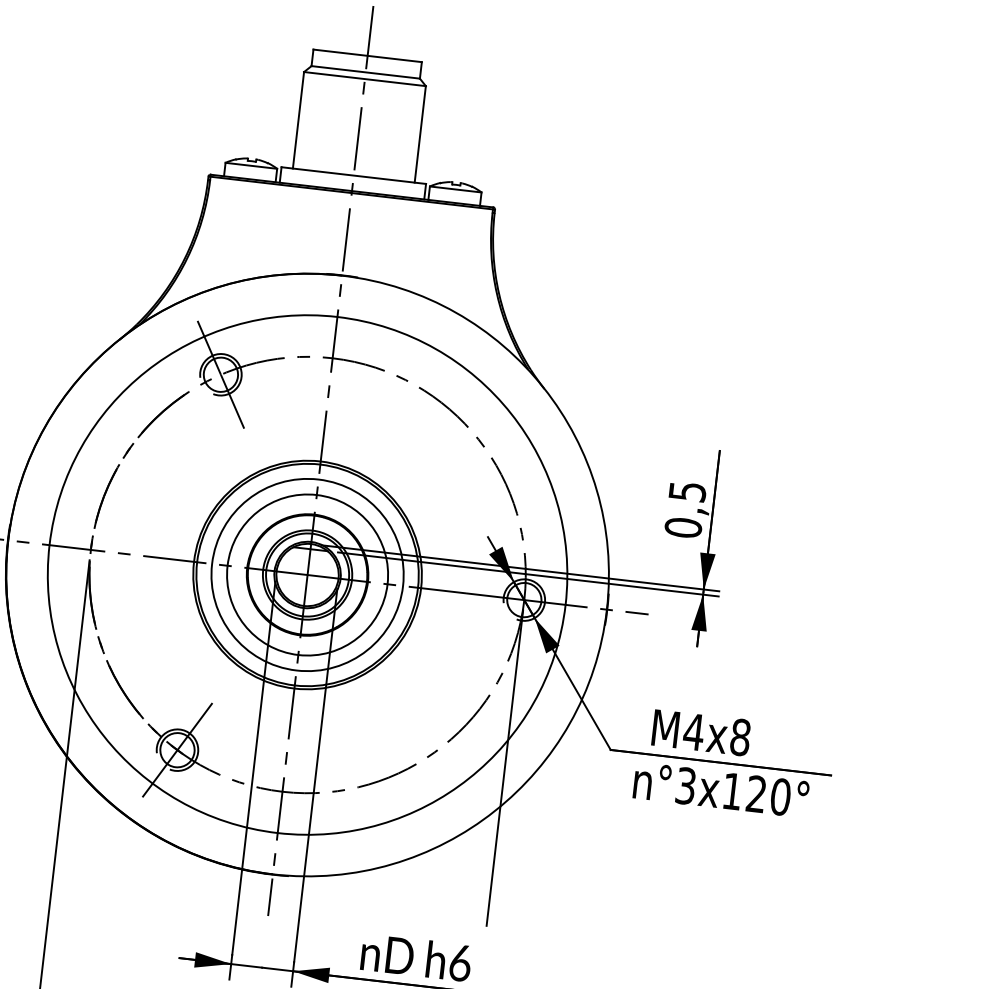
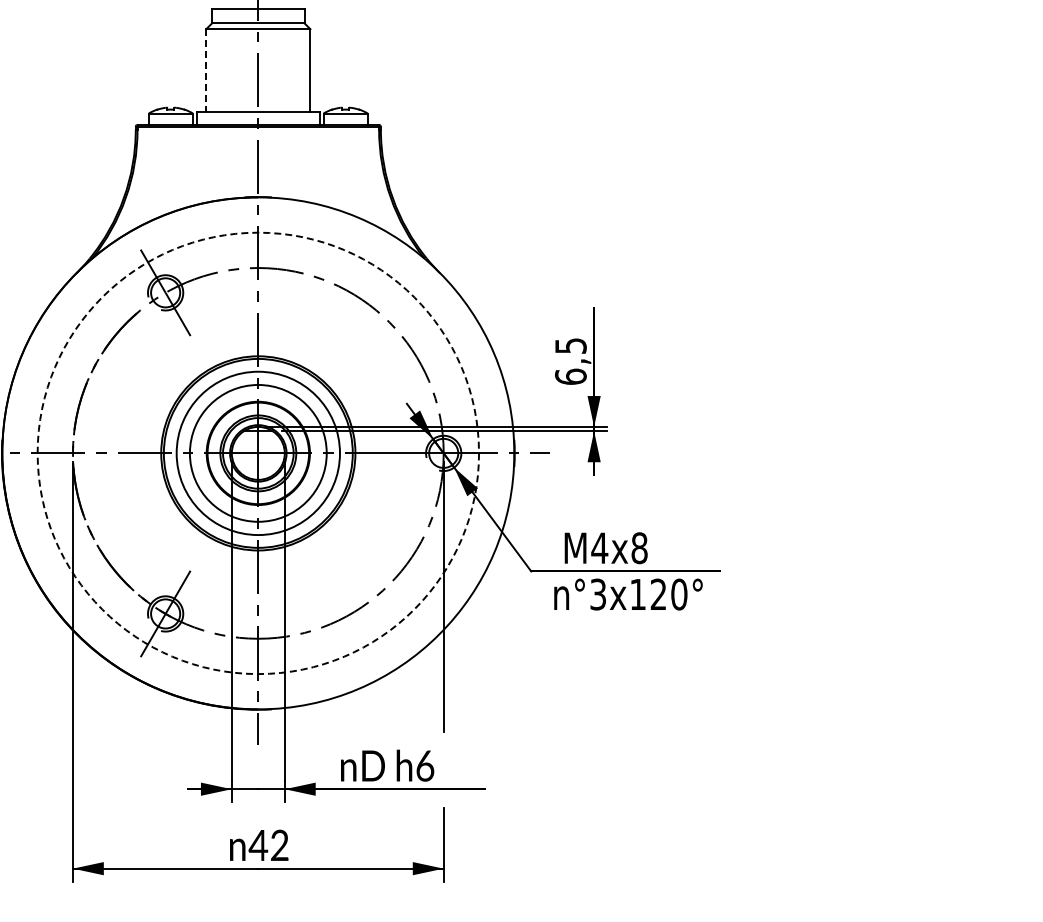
line: (298, 121) -> (206, 71), solid -> dashed
text: (682, 527) -> (570, 376), 0,5 -> 6,5
circle: (307, 575) -> (258, 453), solid -> dashed

